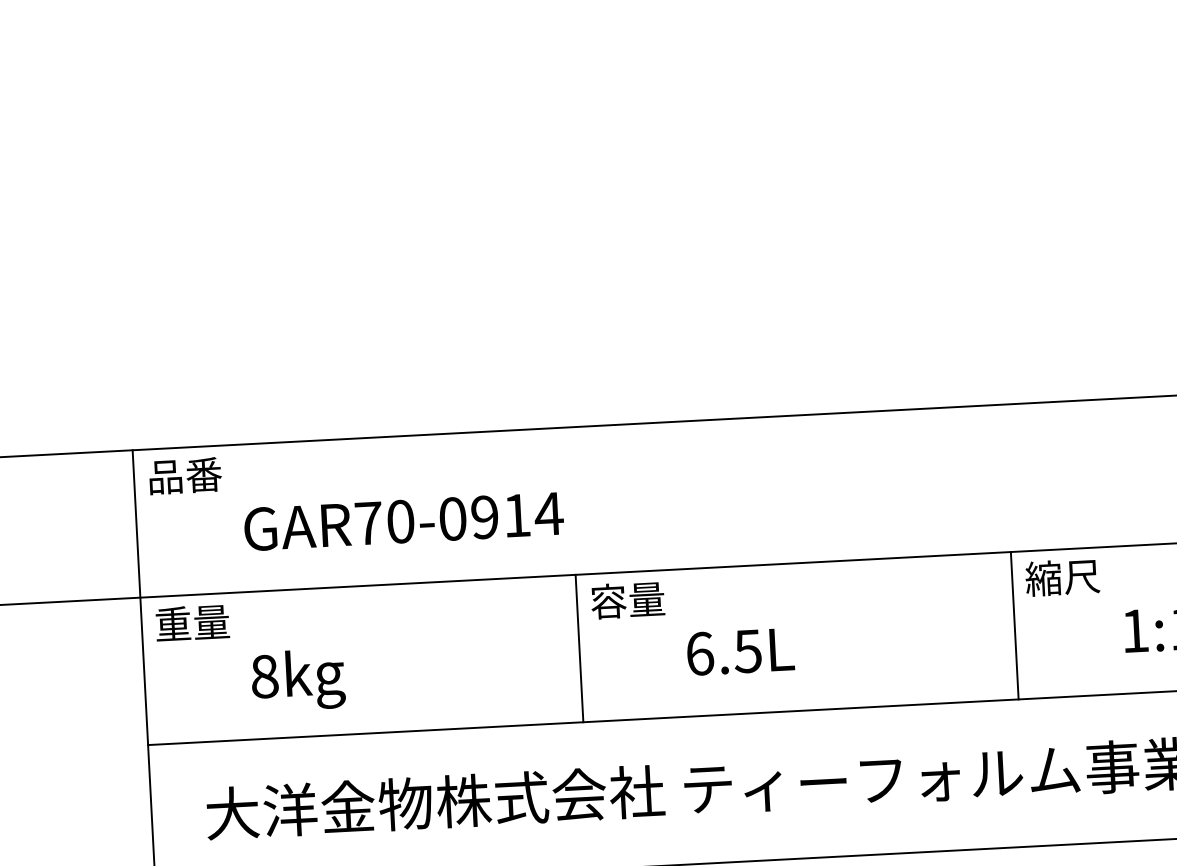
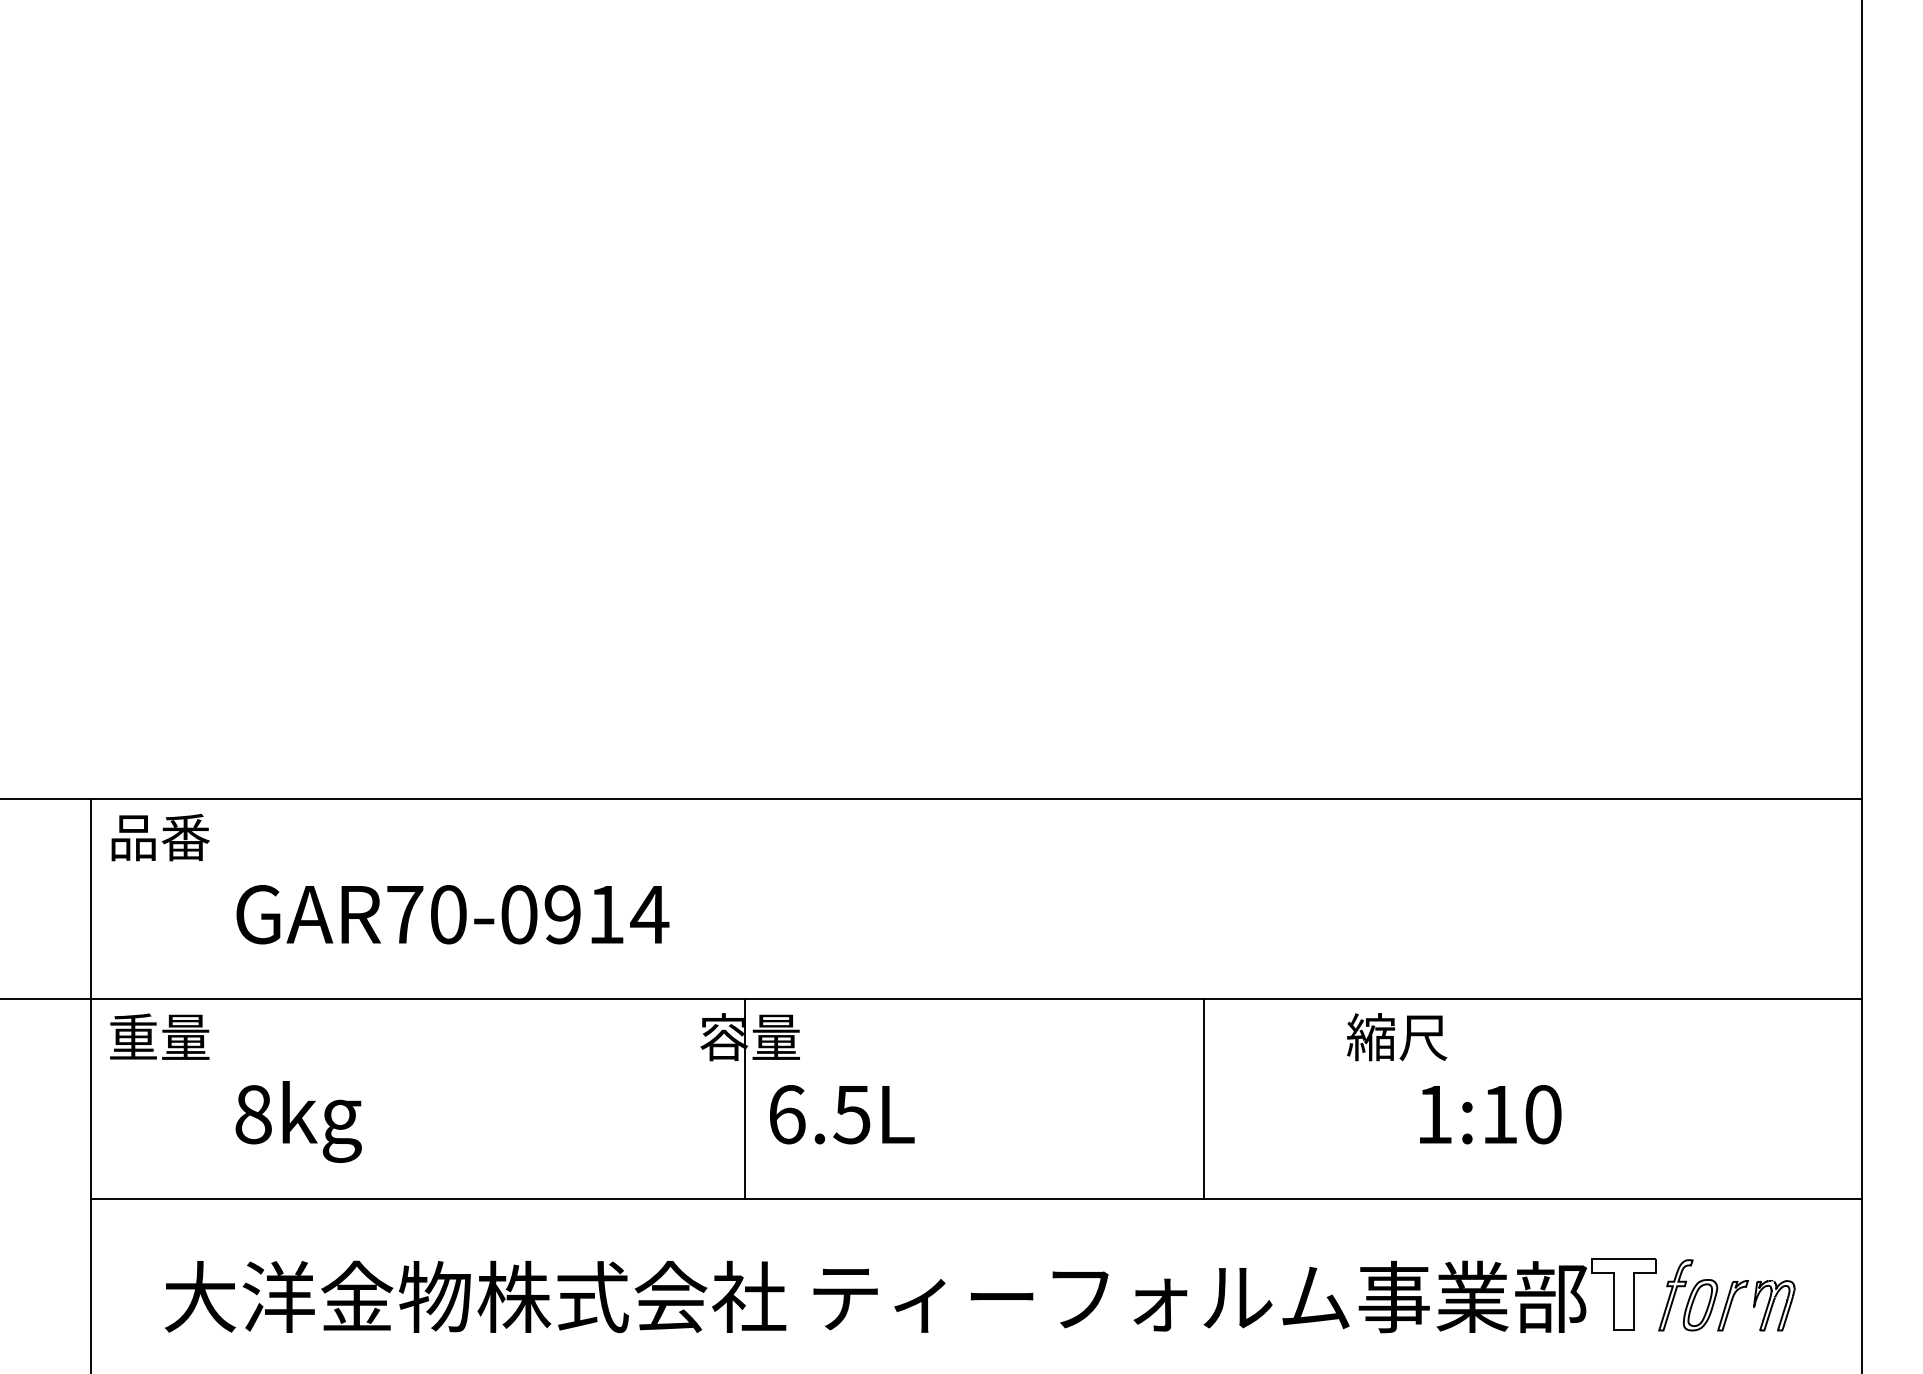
text: (1062, 577) -> (1397, 1037), moved
line: (1014, 625) -> (1203, 1098), moved
line: (579, 648) -> (745, 1098), moved
text: (740, 651) -> (842, 1114), moved

